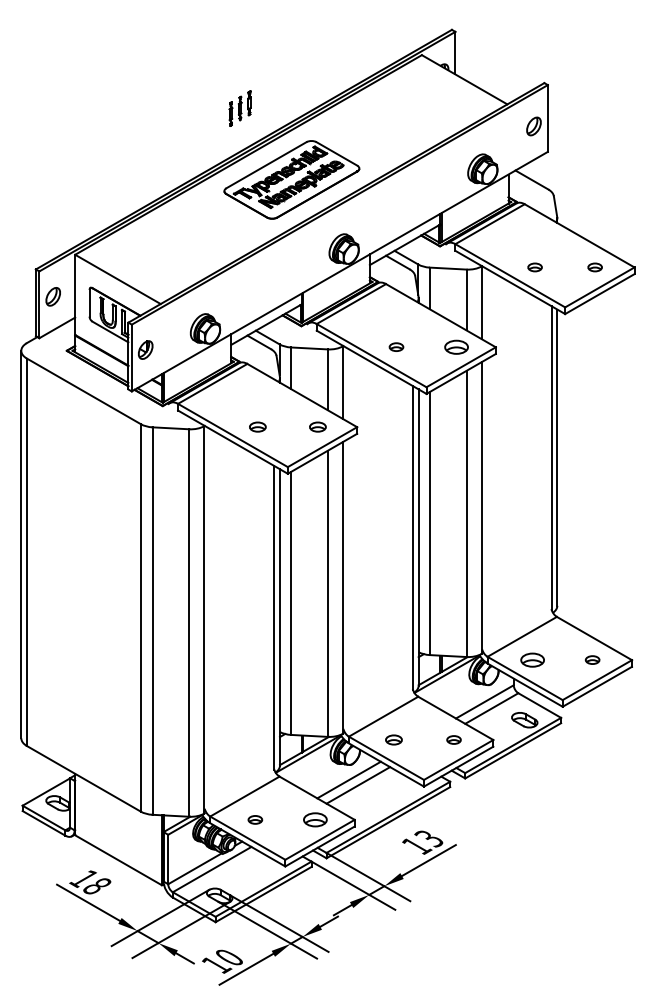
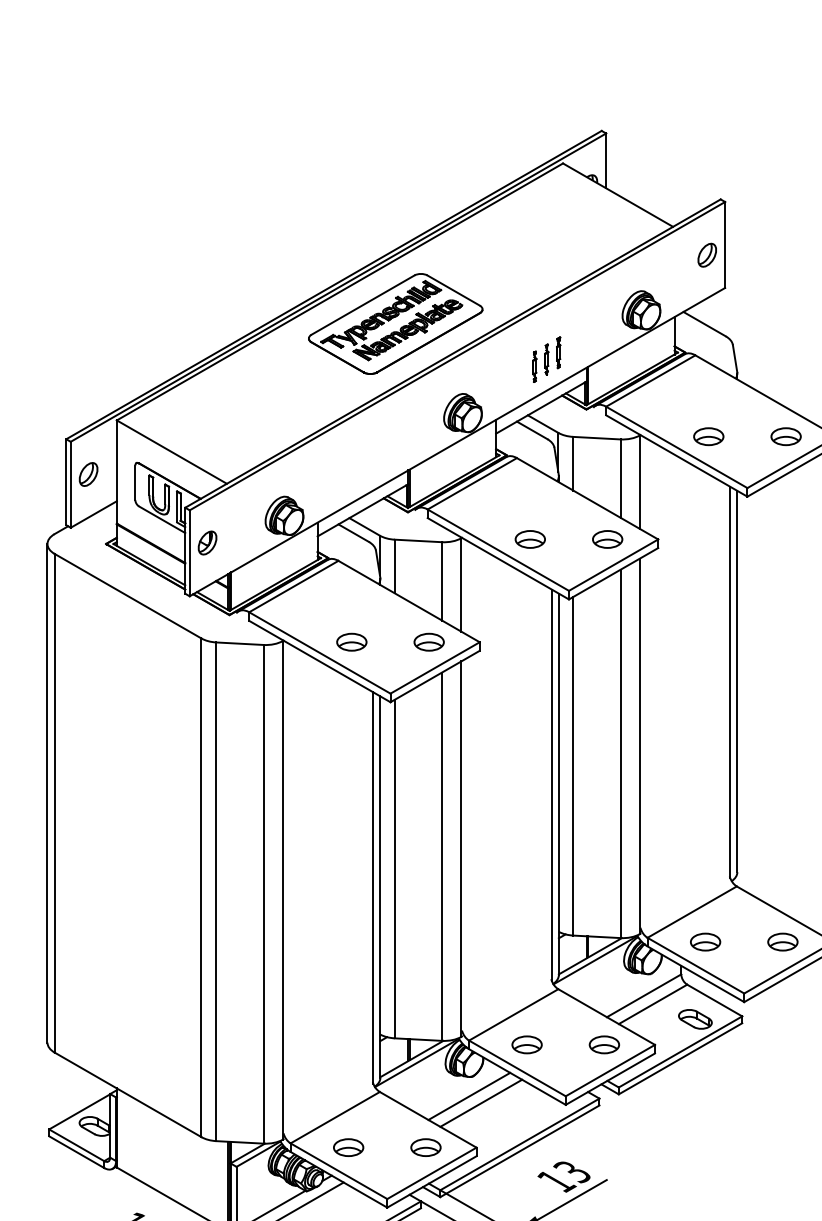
part: (239, 108) -> (545, 359), moved
part: (534, 267) -> (707, 436), size x1.67
part: (594, 267) -> (785, 436), size x1.67
part: (396, 346) -> (530, 538), size x1.67
part: (257, 426) -> (351, 641), size x1.43
part: (317, 426) -> (428, 641), size x1.43
part: (592, 659) -> (782, 941), size x1.67
part: (393, 739) -> (526, 1044), size x1.43
part: (453, 739) -> (603, 1044), size x1.67
part: (255, 819) -> (348, 1147), size x1.67

